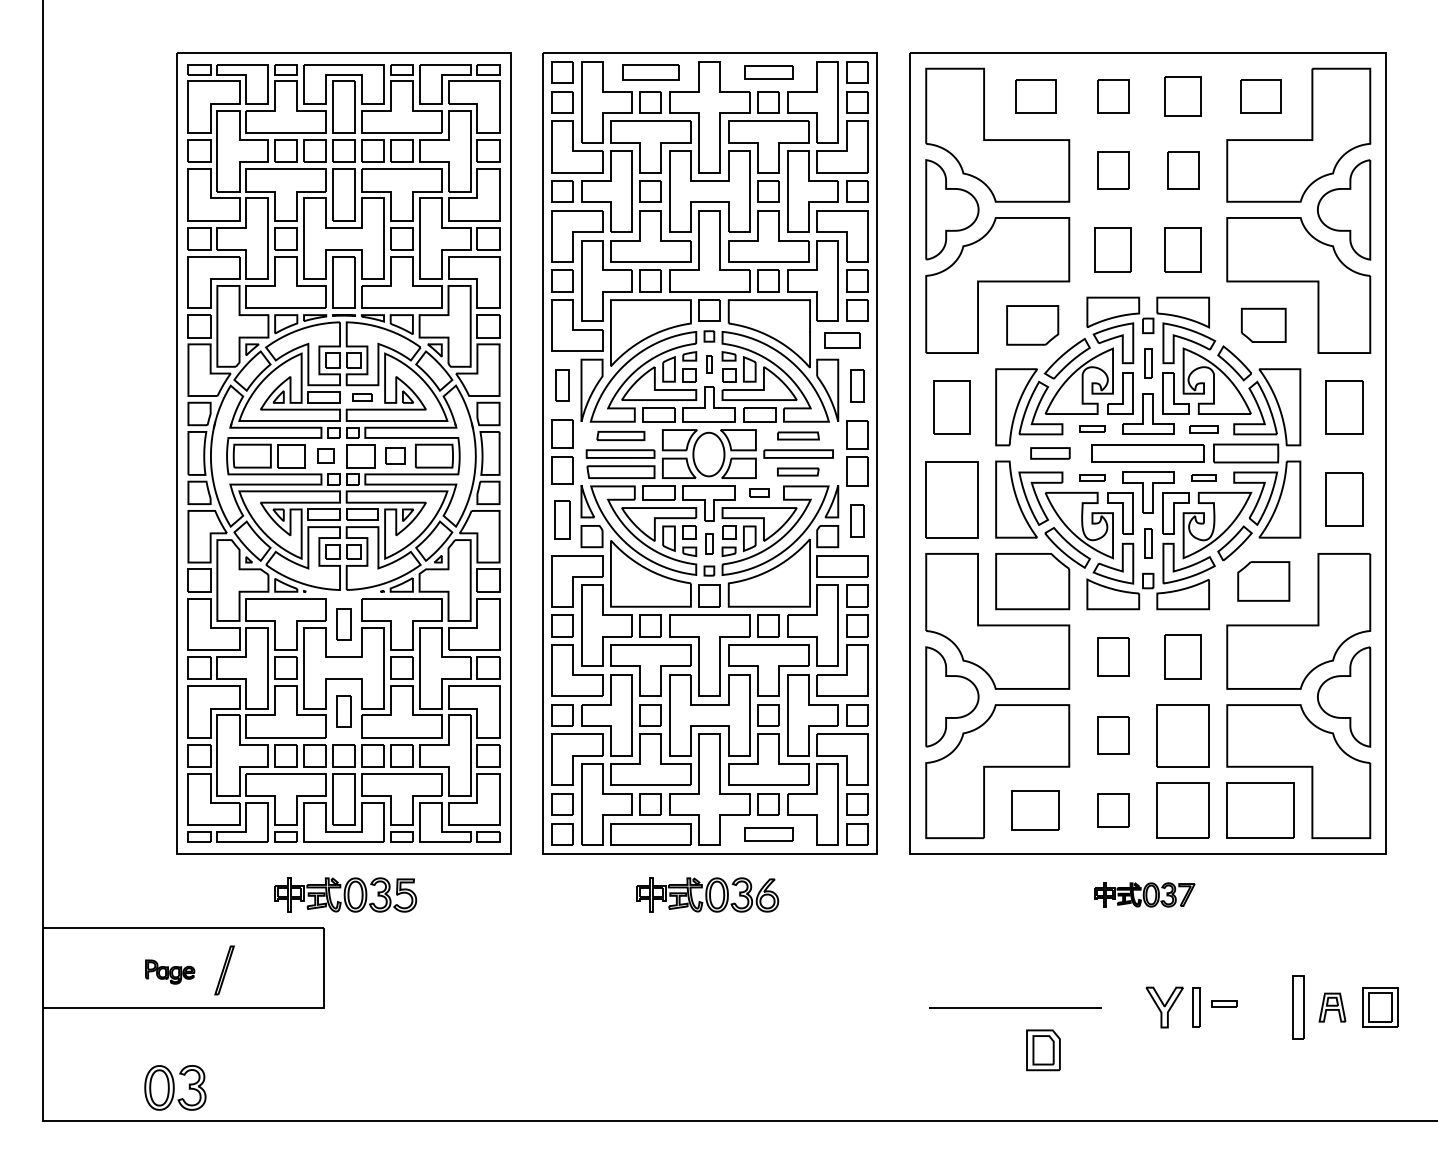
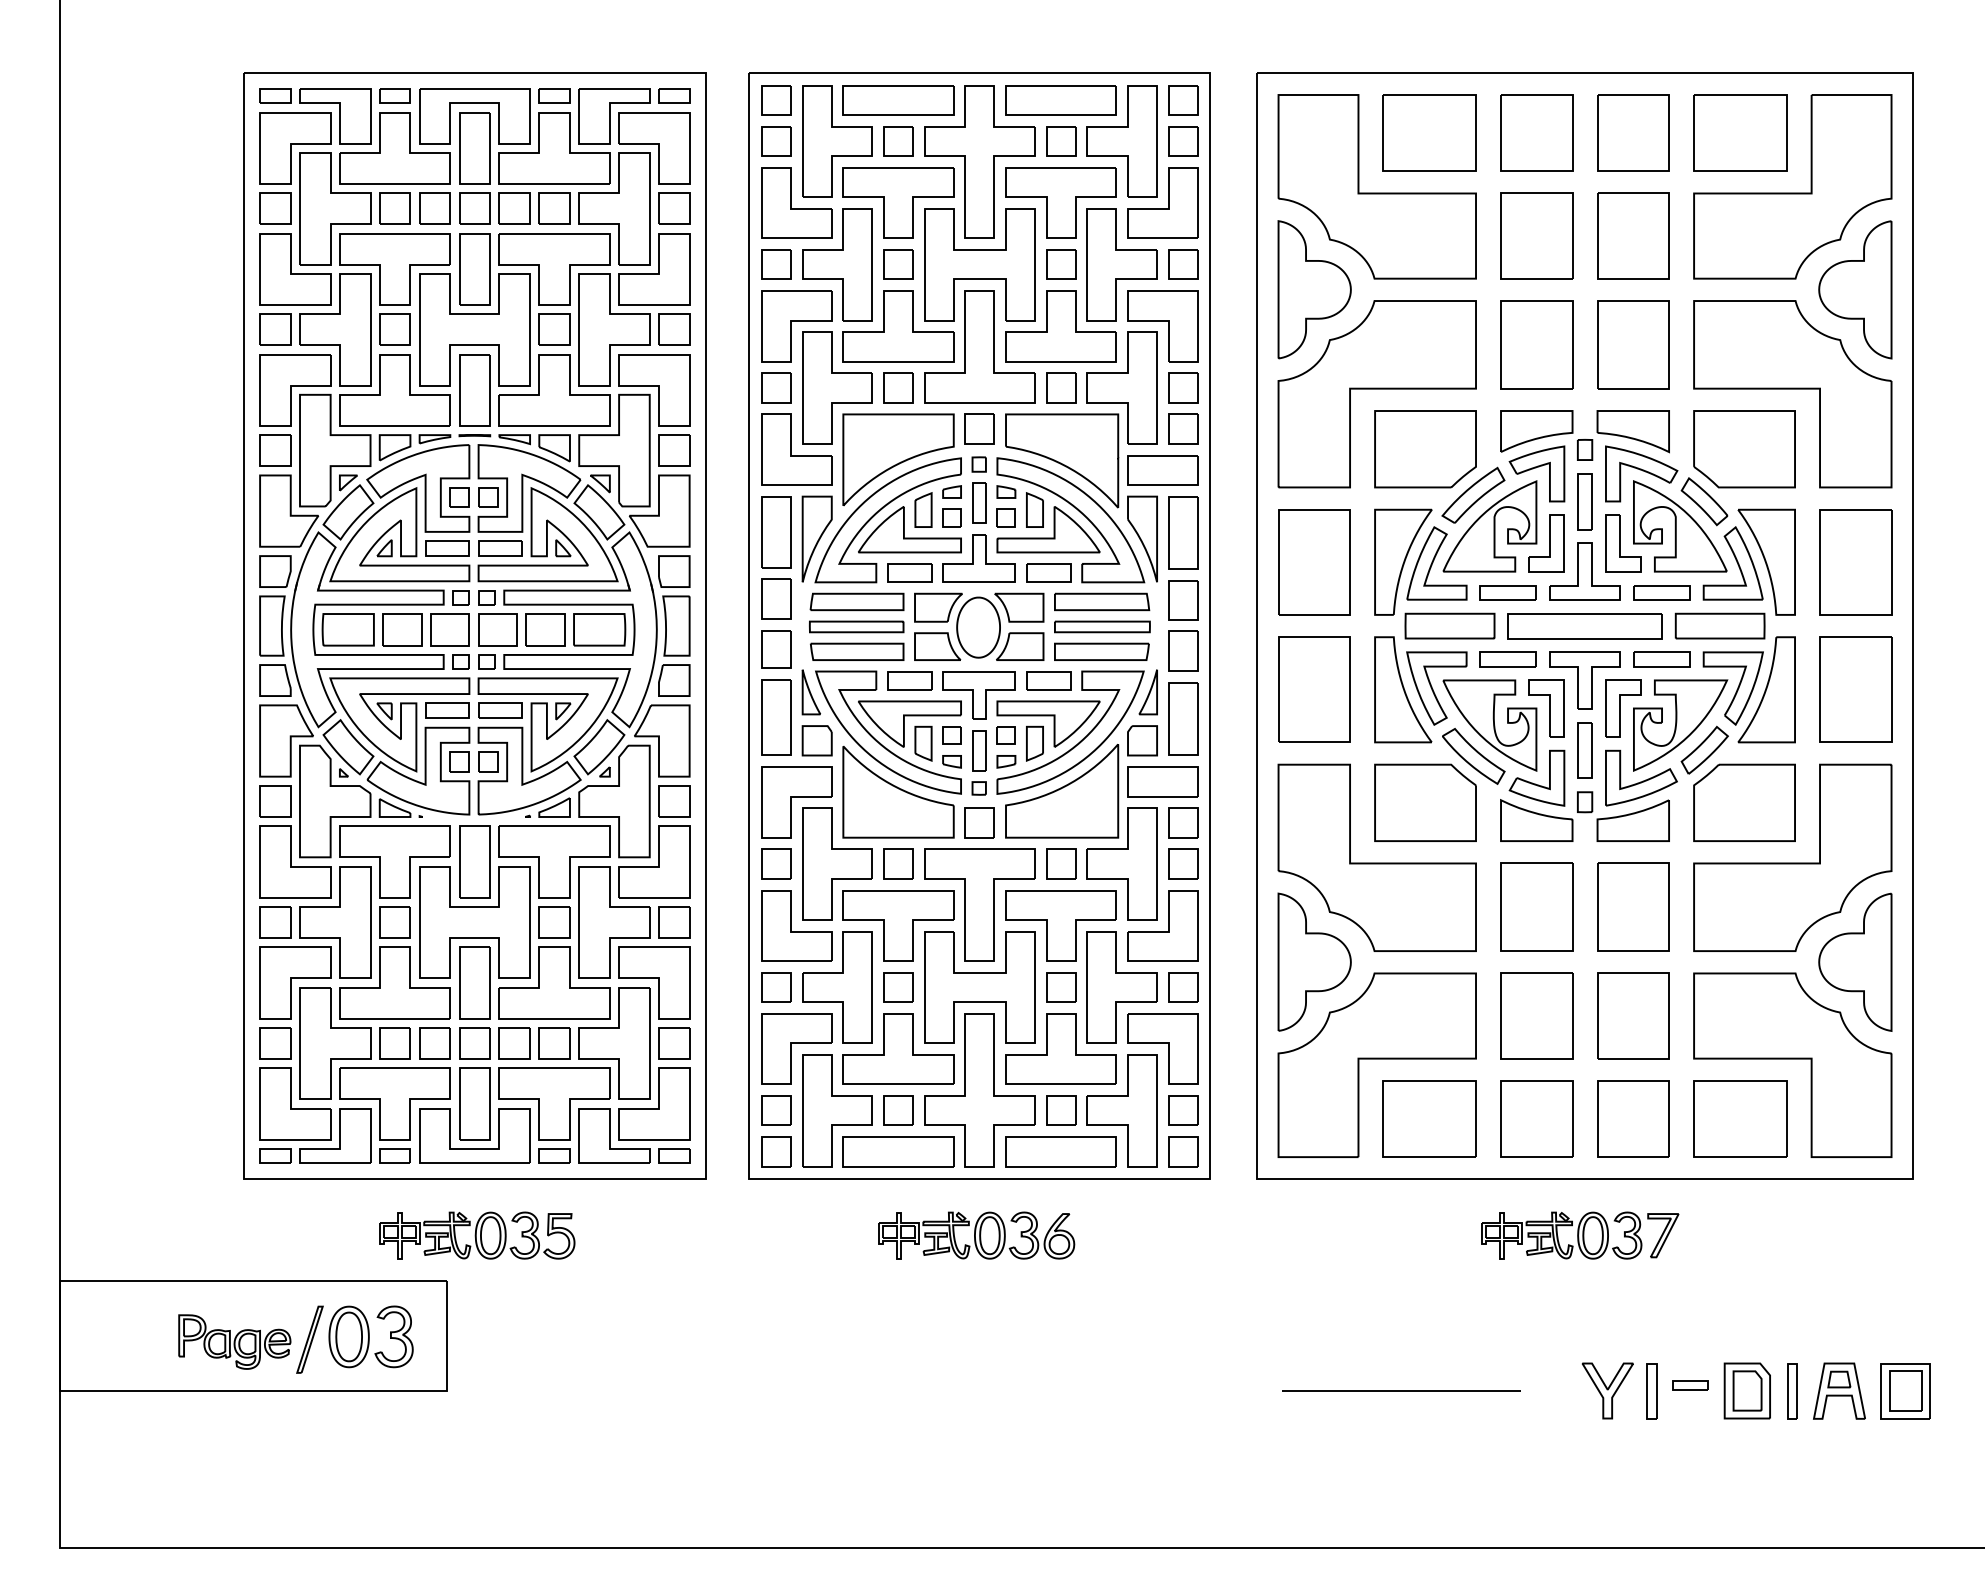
part: (650, 72) -> (898, 100), size x1.43
part: (768, 72) -> (1060, 100), size x1.67
part: (1035, 95) -> (1429, 132), size x1.67
part: (1113, 95) -> (1536, 132), size x1.67
part: (1183, 95) -> (1633, 132), size x1.43
part: (1260, 95) -> (1740, 132), size x1.67
part: (1113, 170) -> (1536, 235), size x1.67
part: (1183, 170) -> (1633, 235), size x1.67
part: (1113, 249) -> (1536, 344), size x1.43
part: (1183, 249) -> (1633, 344), size x1.43
part: (1032, 325) -> (1425, 449), size x1.43
part: (1263, 325) -> (1744, 449), size x1.67
part: (842, 340) -> (1162, 470), size x1.43
part: (709, 363) -> (979, 502), size x1.67
part: (1147, 363) -> (1584, 501), size x1.43
part: (562, 385) -> (776, 532), size x1.67
part: (857, 385) -> (1183, 532), size x1.67
part: (362, 397) -> (500, 548), size x1.67
part: (952, 407) -> (1314, 562), size x1.43
part: (1344, 407) -> (1855, 562), size x1.43
part: (1092, 429) -> (1507, 592), size x1.67
part: (1203, 429) -> (1661, 592), size x1.43
part: (620, 435) -> (856, 601), size x1.43
part: (798, 435) -> (1102, 601), size x1.67
part: (1050, 453) -> (1449, 625), size x1.67
part: (325, 455) -> (449, 629), size x1.67
part: (395, 455) -> (545, 629), size x1.43
part: (797, 471) -> (1101, 651), size x1.67
part: (1092, 477) -> (1507, 659), size x1.67
part: (1203, 477) -> (1661, 659), size x1.67
part: (759, 492) -> (1048, 680), size x1.67
part: (1344, 499) -> (1855, 689), size x1.43
part: (562, 519) -> (776, 717), size x1.43
part: (857, 520) -> (1183, 718), size x1.67
part: (709, 543) -> (979, 750), size x1.43
part: (1147, 543) -> (1584, 750), size x1.43
part: (1263, 581) -> (1744, 802), size x1.43
part: (343, 623) -> (474, 861), size x1.67
part: (1113, 656) -> (1536, 906), size x1.67
part: (1183, 656) -> (1633, 906), size x1.43
part: (343, 711) -> (474, 982), size x1.67
part: (1113, 735) -> (1536, 1015), size x1.67
part: (1035, 810) -> (1429, 1118), size x1.43
part: (1113, 810) -> (1536, 1118), size x1.67
part: (768, 834) -> (1060, 1151), size x1.67
part: (1144, 894) -> (1580, 1235), size x1.43
part: (169, 971) -> (234, 1341), size x1.67
part: (1298, 1007) -> (1792, 1391), size x0.62
part: (1332, 1007) -> (1839, 1390), size x1.43
part: (1042, 1049) -> (1746, 1390), moved
part: (174, 1087) -> (370, 1336), moved

